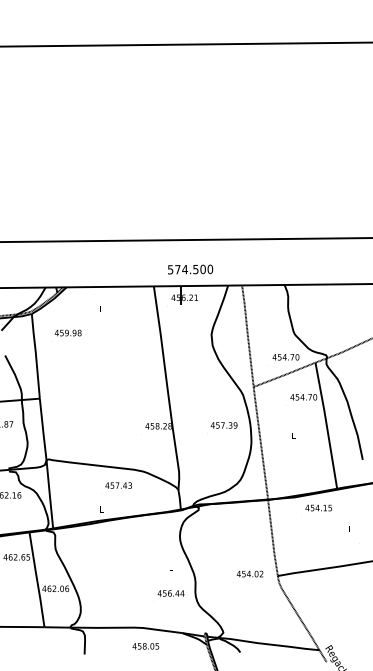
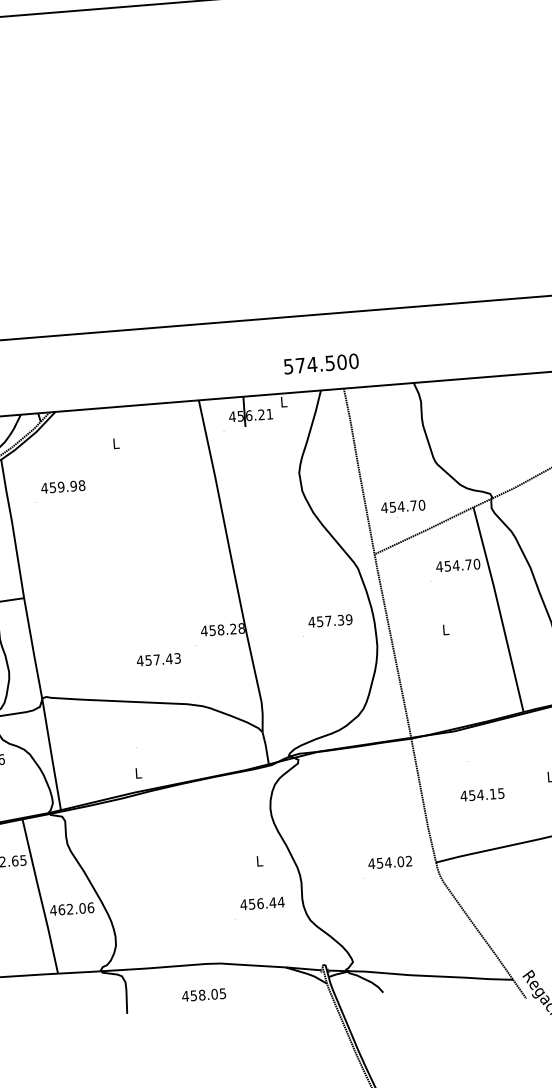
text: (190, 269) -> (321, 363), moved
text: (285, 357) -> (402, 506), moved
text: (118, 485) -> (158, 659), moved
text: (318, 507) -> (481, 793), moved
text: (145, 646) -> (203, 995), moved

